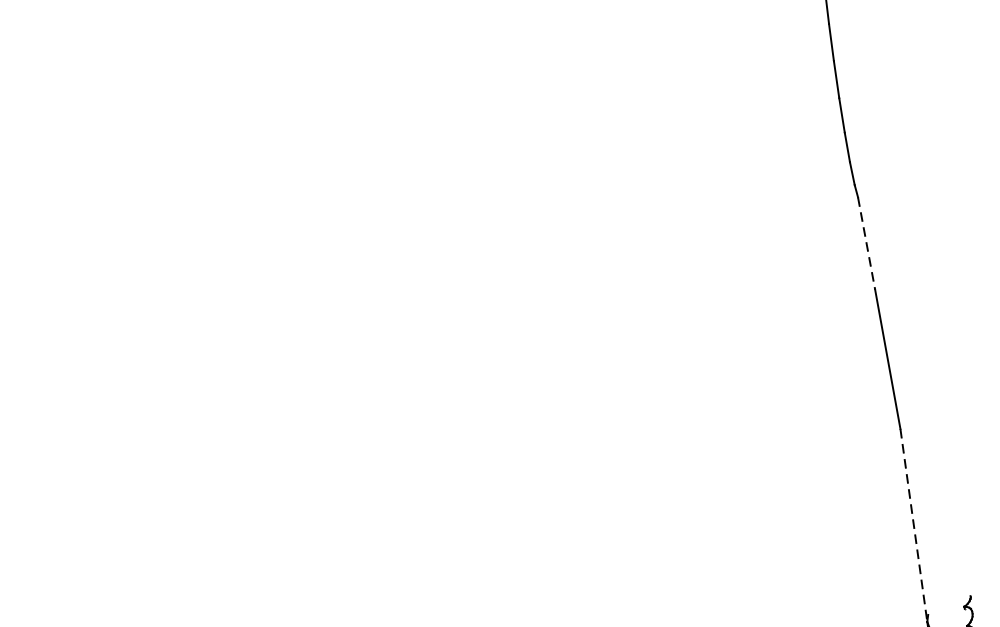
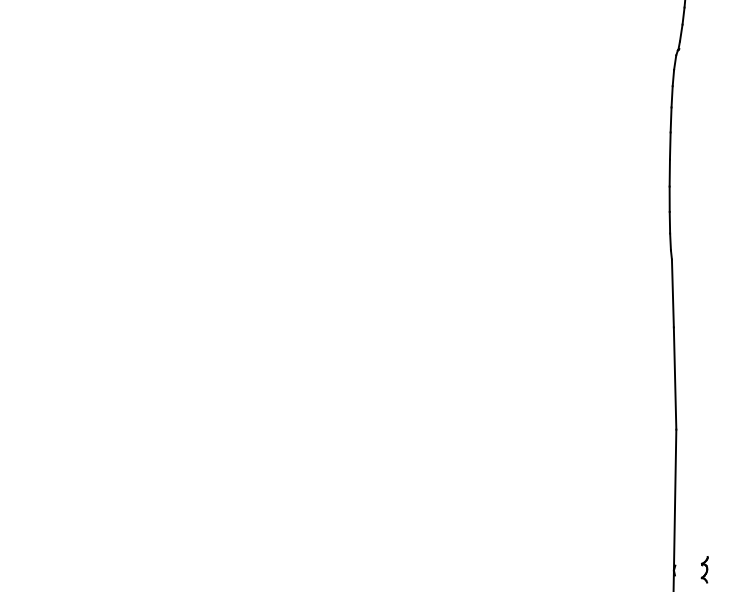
line: (866, 243) -> (672, 293), dashed -> solid
line: (914, 525) -> (675, 500), dashed -> solid

